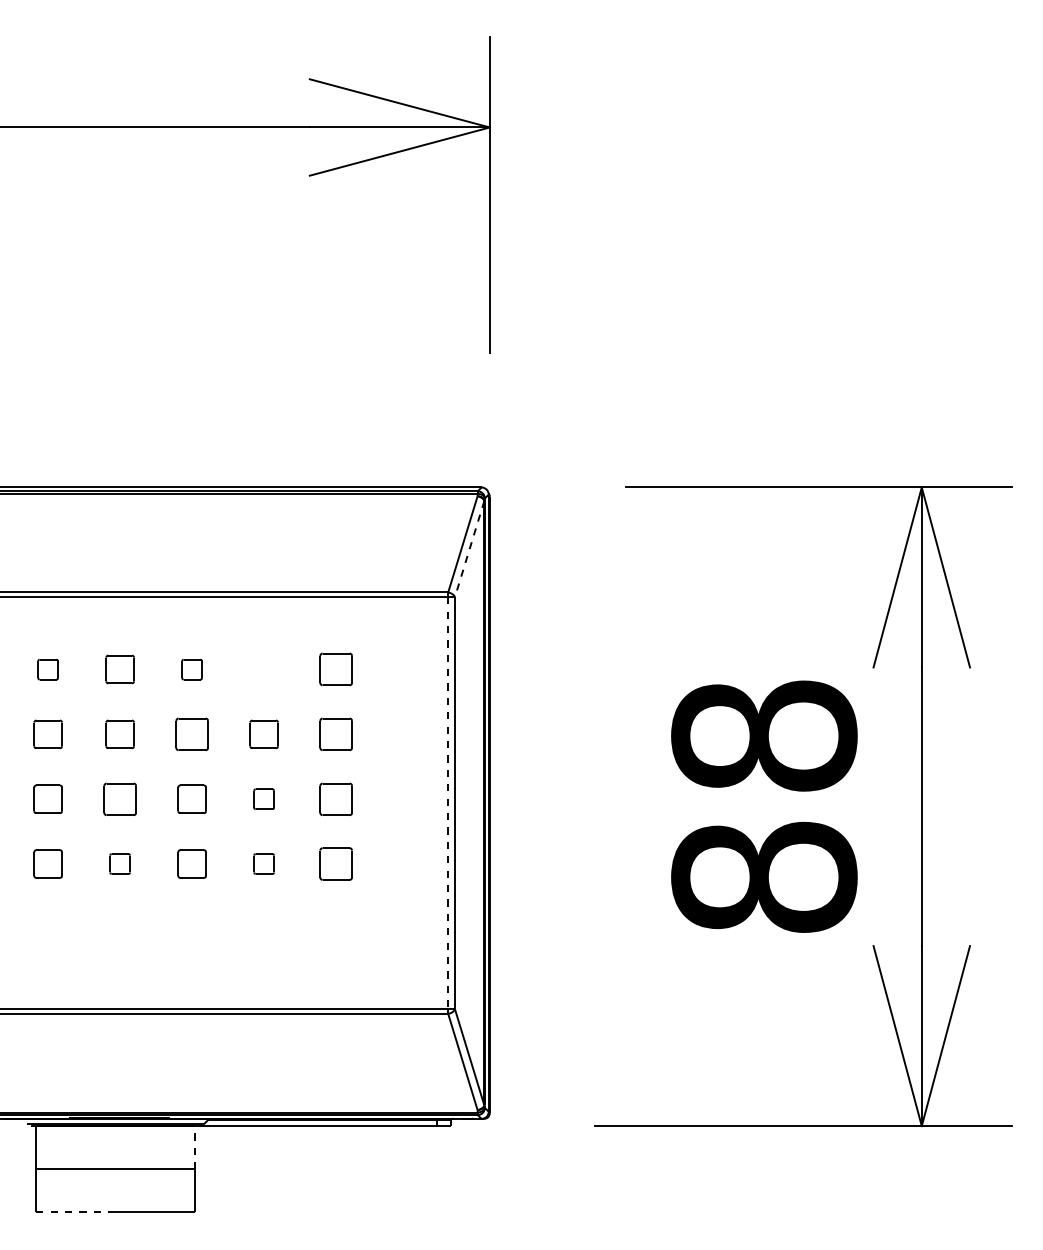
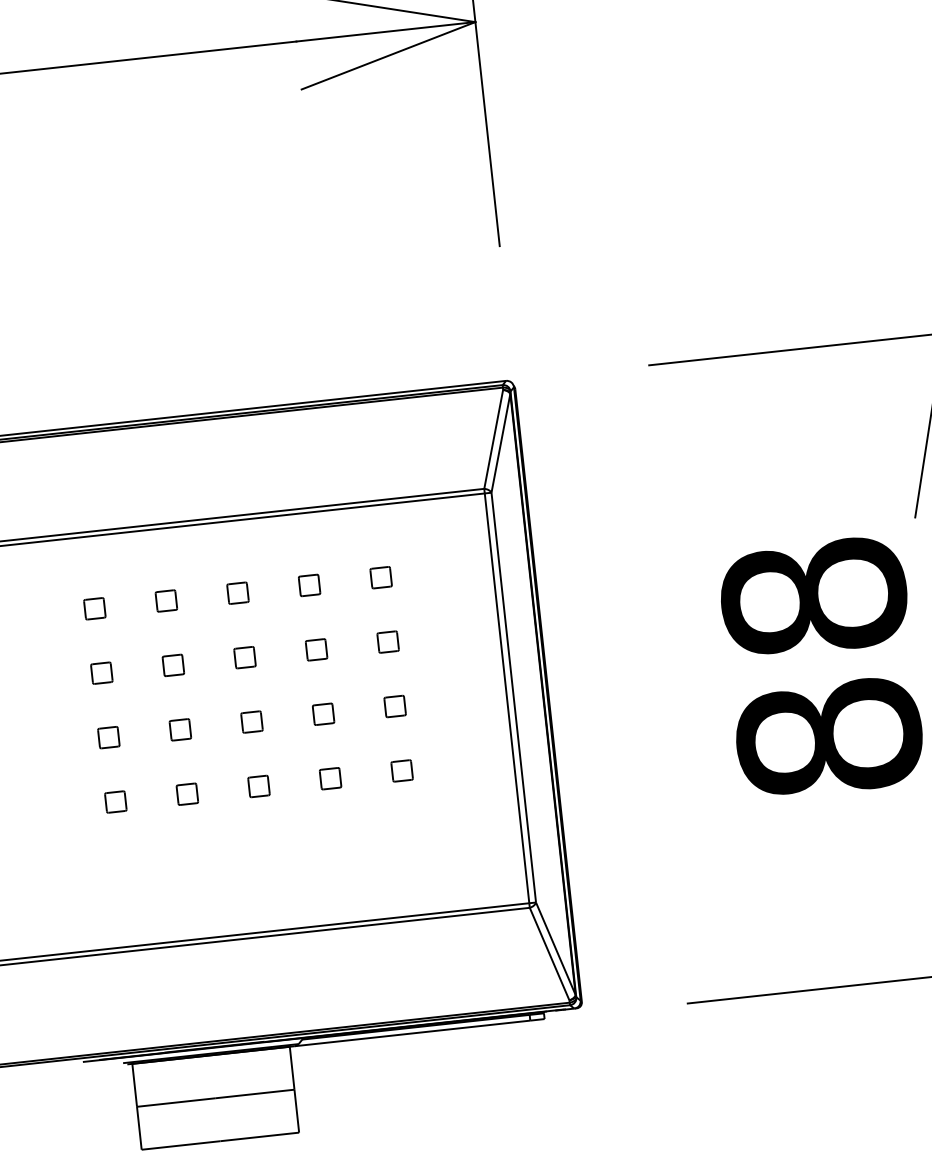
line: (469, 549) -> (500, 443), dashed -> solid
part: (119, 669) -> (165, 600), size x0.71
part: (263, 669) -> (308, 585), added
part: (335, 669) -> (380, 577), size x0.62
part: (47, 734) -> (101, 673), size x0.71
part: (119, 734) -> (172, 665), size x0.71
part: (191, 734) -> (244, 657), size x0.62
part: (263, 734) -> (315, 650), size x0.71
part: (335, 734) -> (387, 642), size x0.62
part: (47, 798) -> (108, 736), size x0.71
part: (119, 798) -> (179, 729), size x0.62
part: (191, 798) -> (251, 721), size x0.71
part: (335, 798) -> (394, 705), size x0.62
line: (448, 803) -> (507, 698), dashed -> solid
part: (47, 863) -> (115, 801), size x0.71
part: (191, 863) -> (258, 786), size x0.71
part: (335, 863) -> (401, 770), size x0.62
line: (194, 1147) -> (291, 1068), dashed -> solid
line: (75, 1212) -> (180, 1145), dashed -> solid

